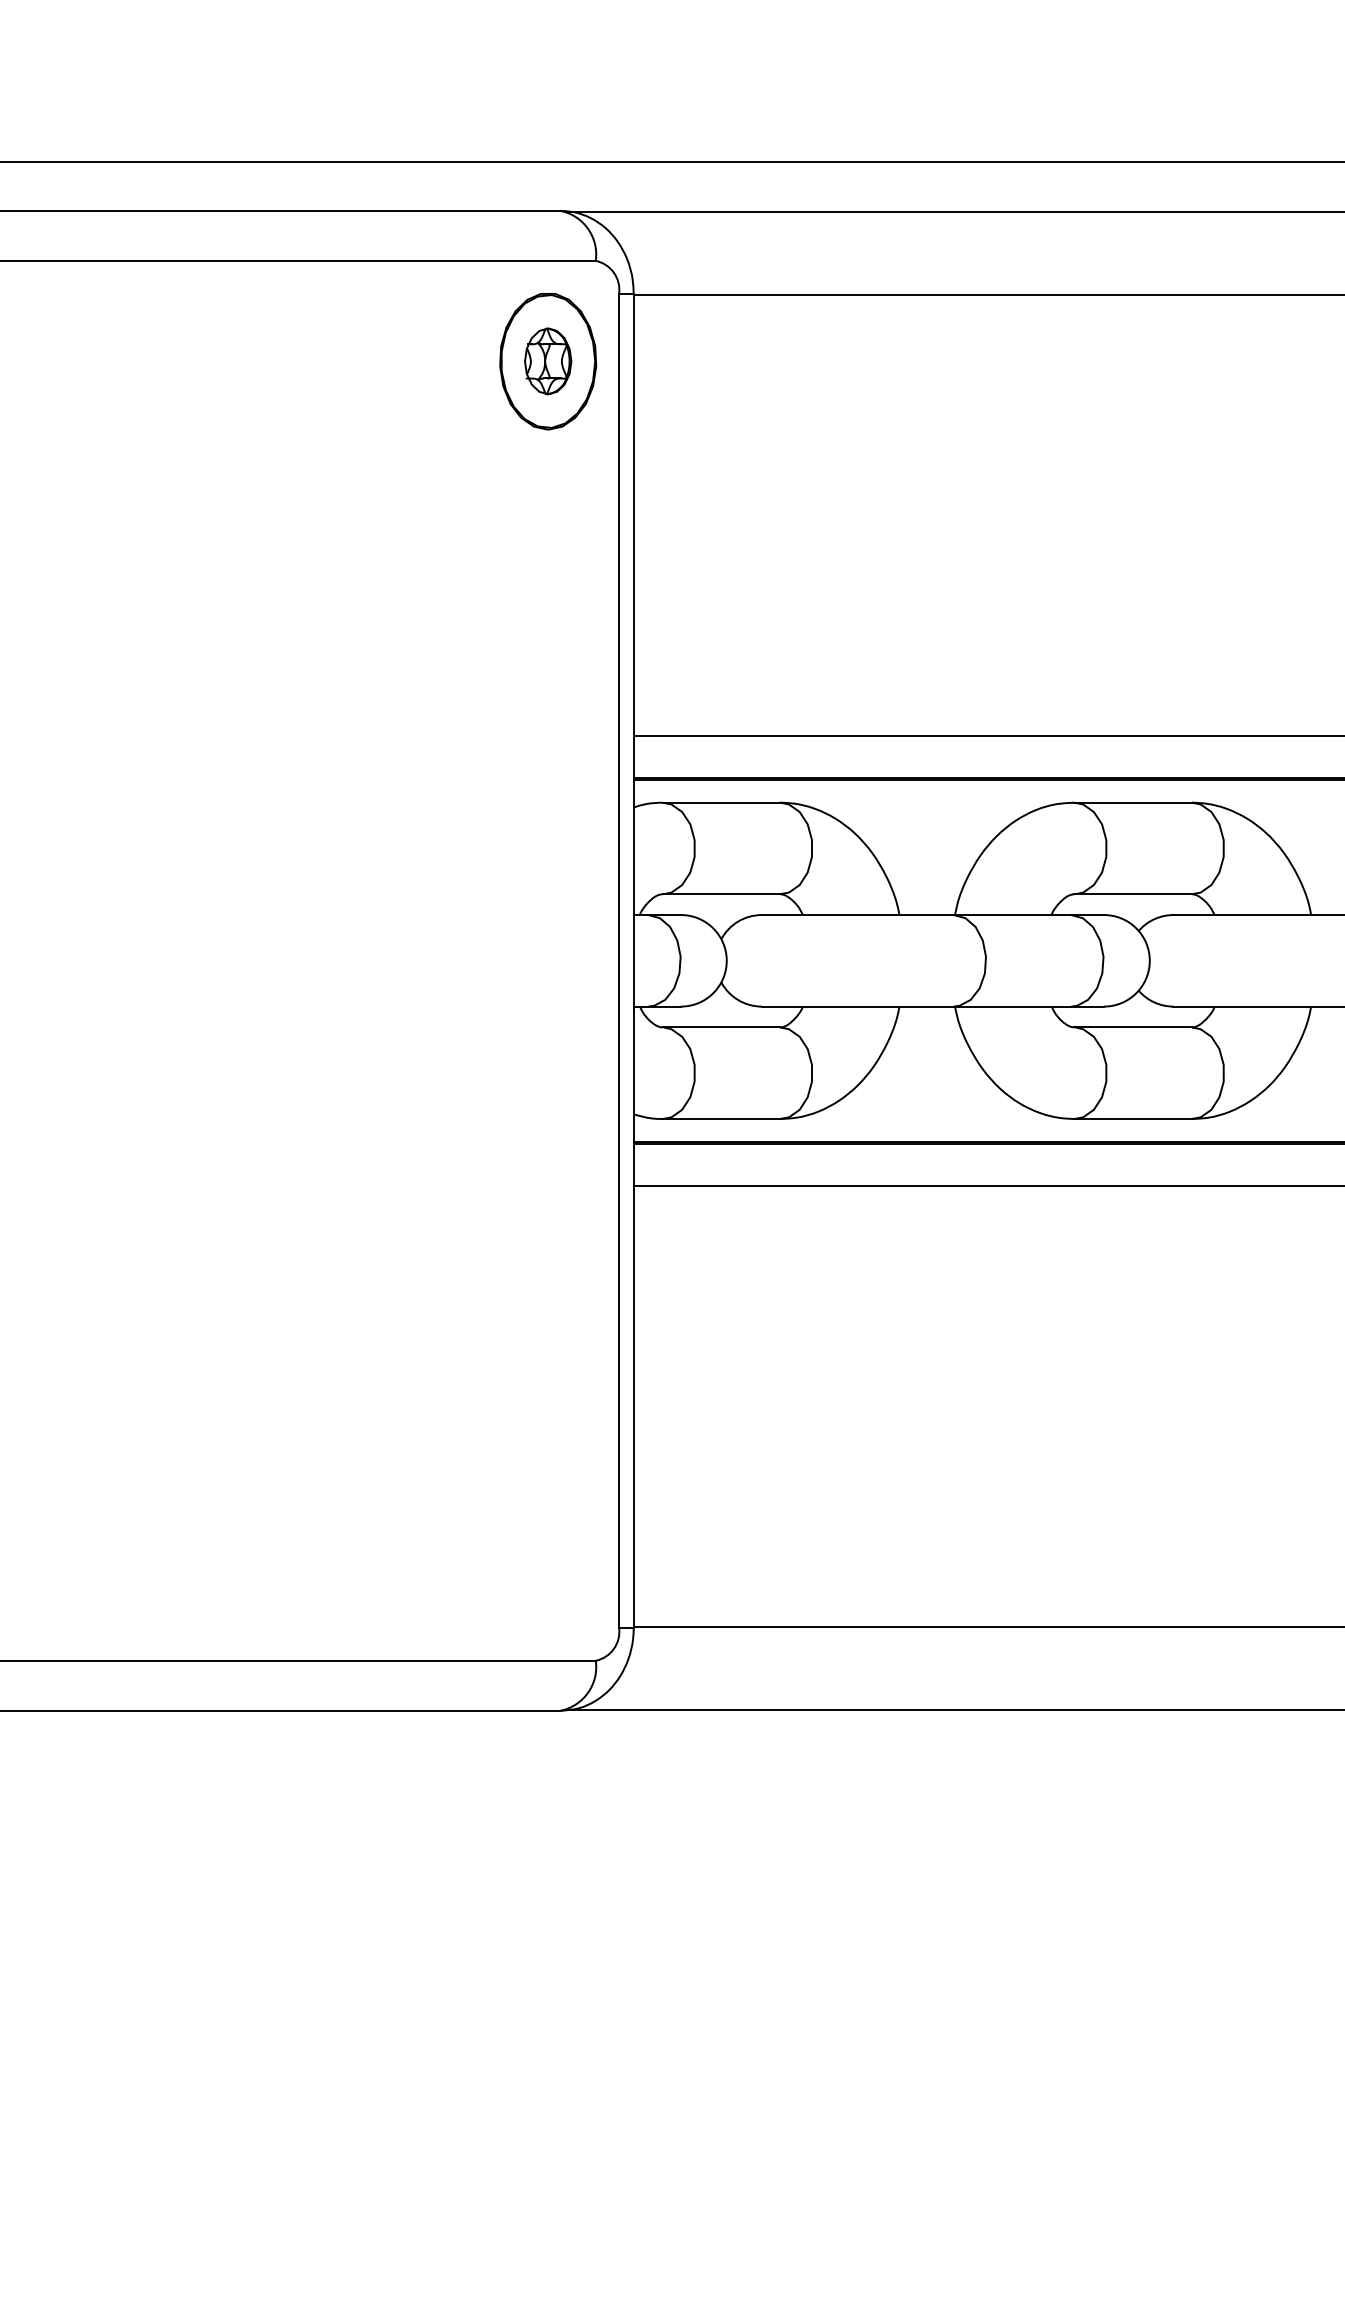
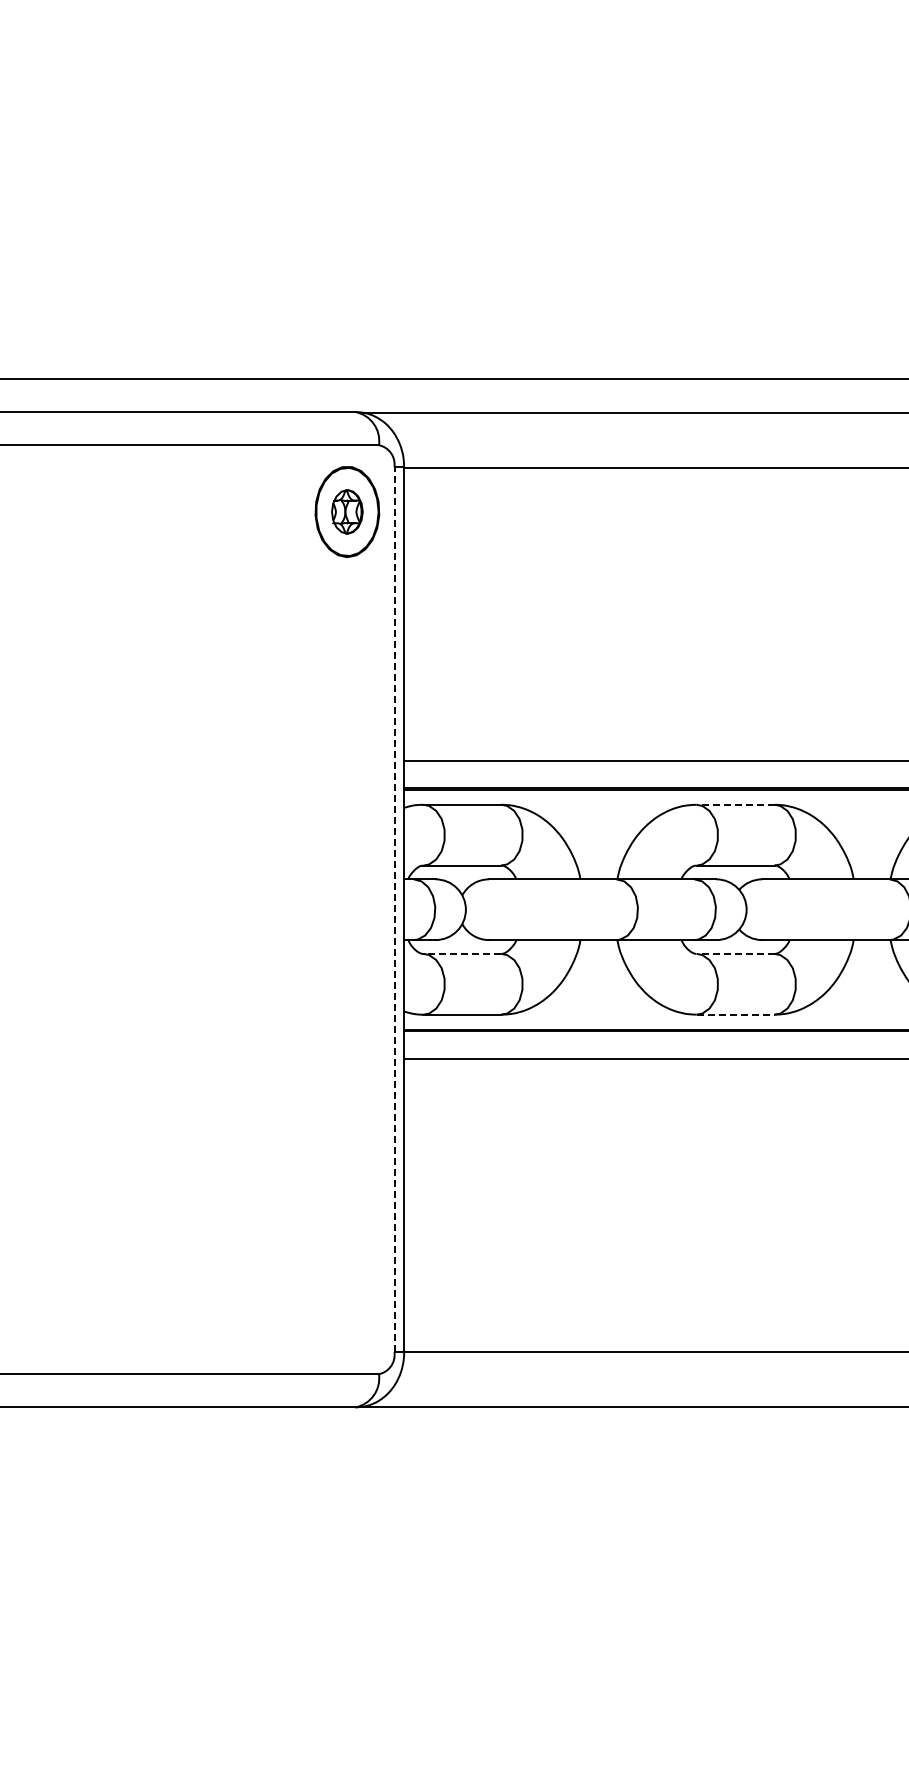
line: (1133, 802) -> (735, 804), solid -> dashed
line: (619, 960) -> (394, 909), solid -> dashed
line: (721, 1026) -> (462, 953), solid -> dashed
line: (1133, 1026) -> (735, 953), solid -> dashed
line: (1133, 1118) -> (735, 1014), solid -> dashed

